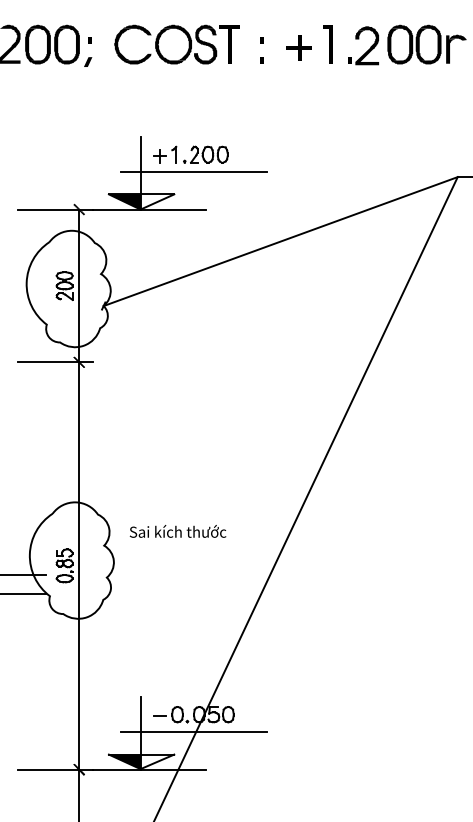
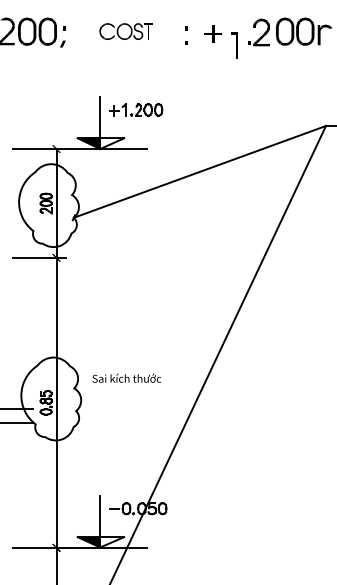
part: (176, 44) -> (125, 31), size x0.6
part: (327, 44) -> (234, 45), moved
line: (194, 172) -> (138, 122), removed
line: (194, 732) -> (138, 521), removed

